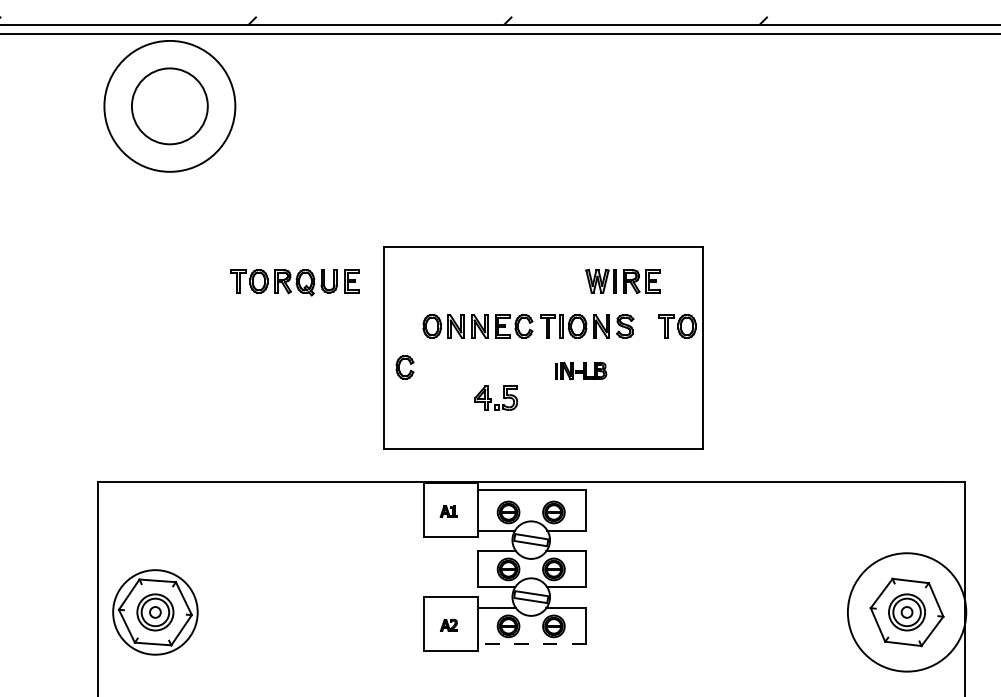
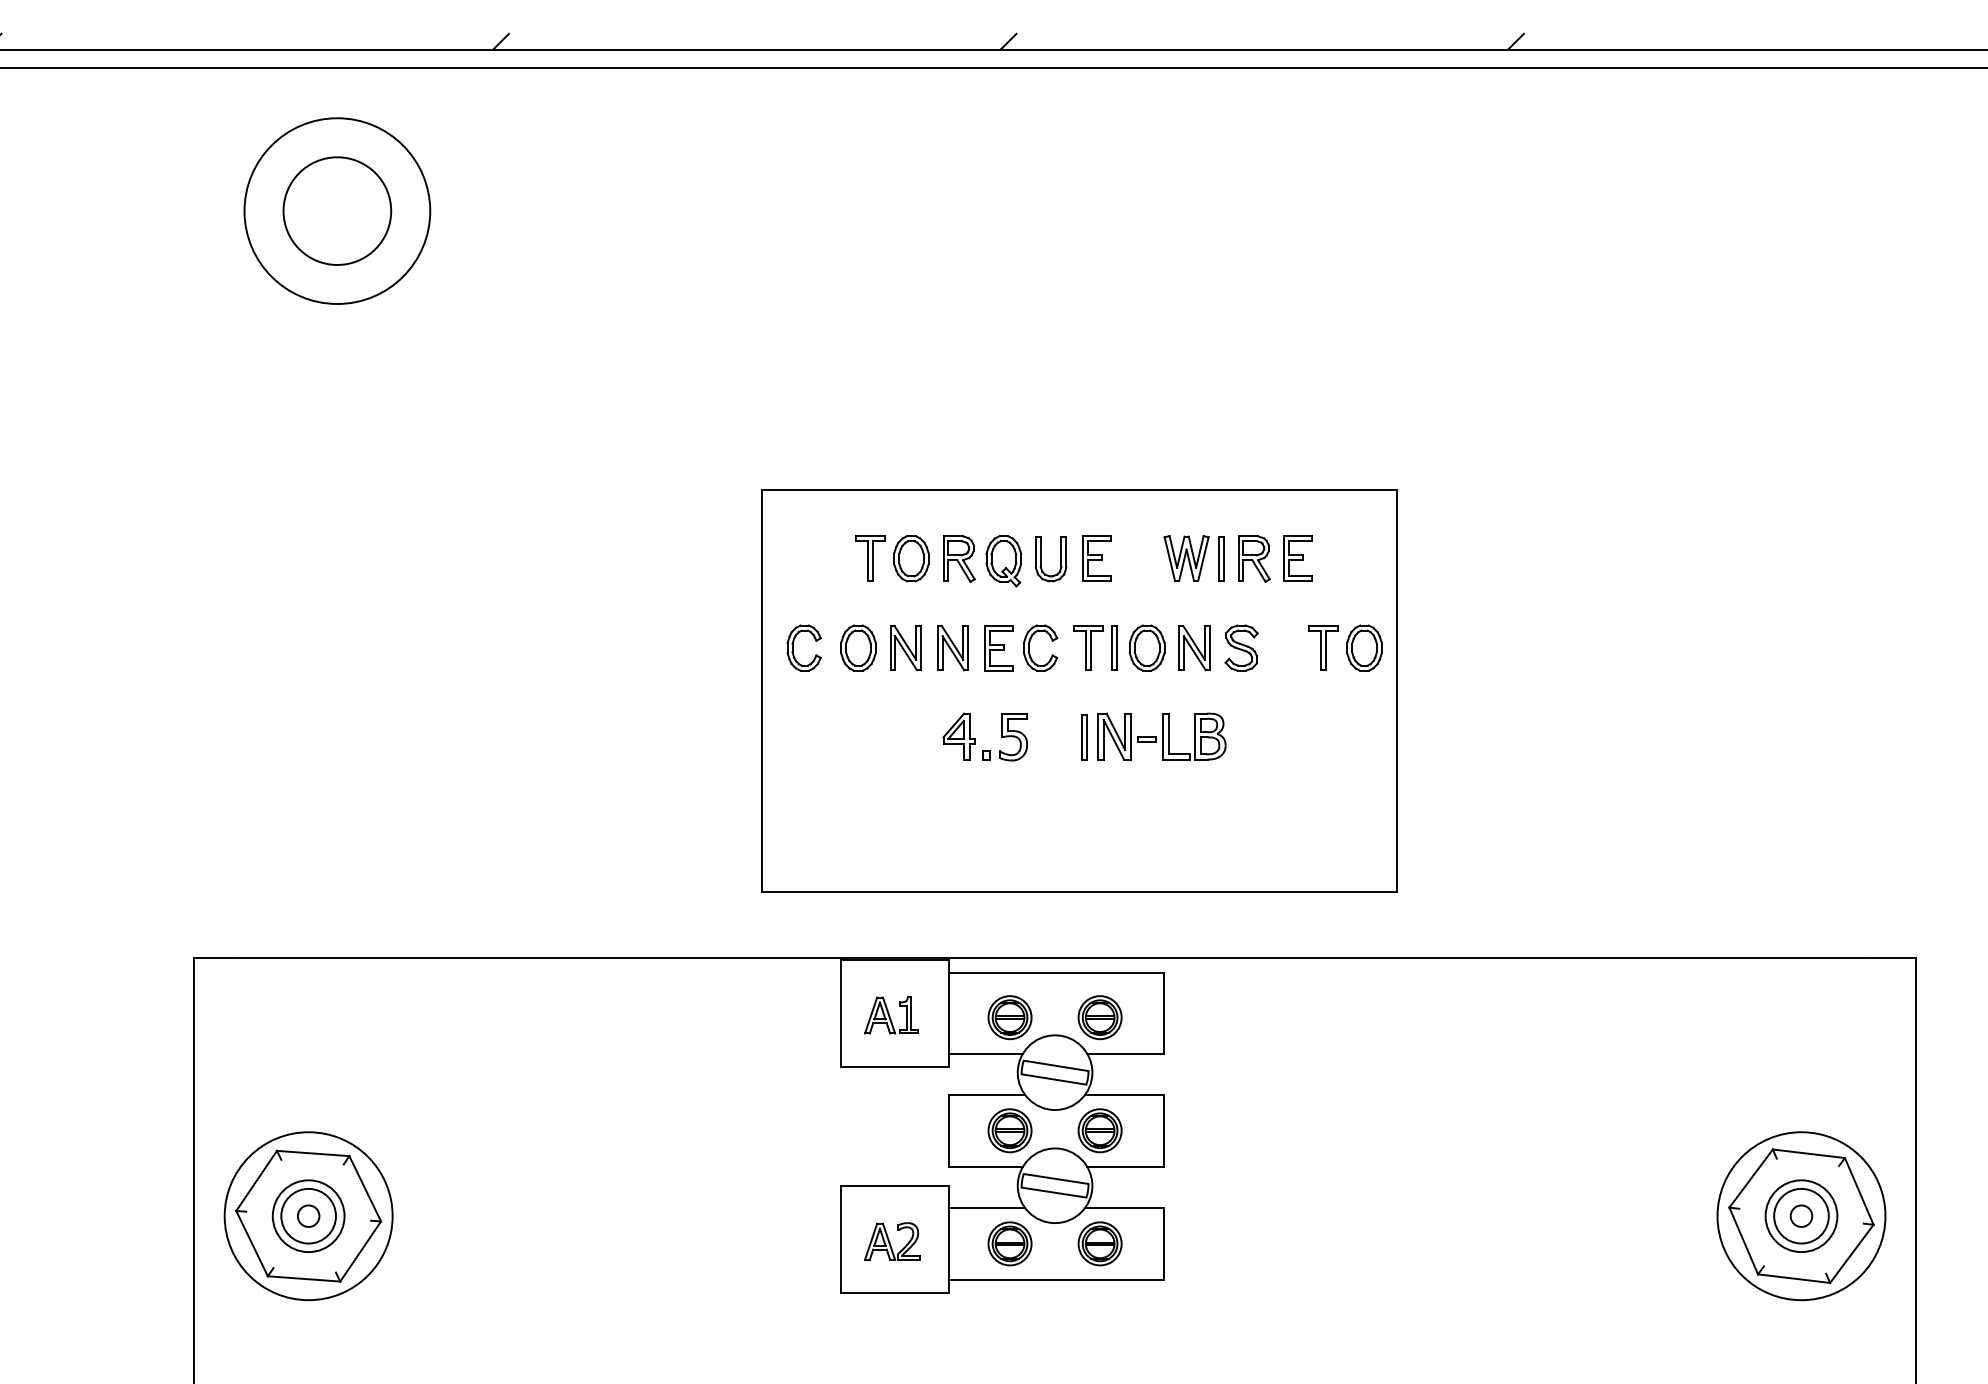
circle: (169, 106) -> (336, 211), size x0.71
circle: (169, 106) -> (336, 211), size x0.71
part: (294, 282) -> (982, 560), moved
part: (404, 367) -> (803, 648), moved
part: (580, 370) -> (1152, 735), size x1.43
part: (496, 397) -> (986, 735), moved
part: (448, 511) -> (890, 1015), size x1.67
circle: (906, 612) -> (1800, 1216), size x0.71
part: (448, 625) -> (890, 1242), size x1.67
line: (531, 644) -> (1055, 1279), dashed -> solid

